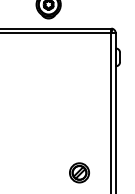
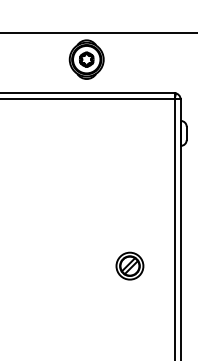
part: (79, 172) -> (129, 265), moved

